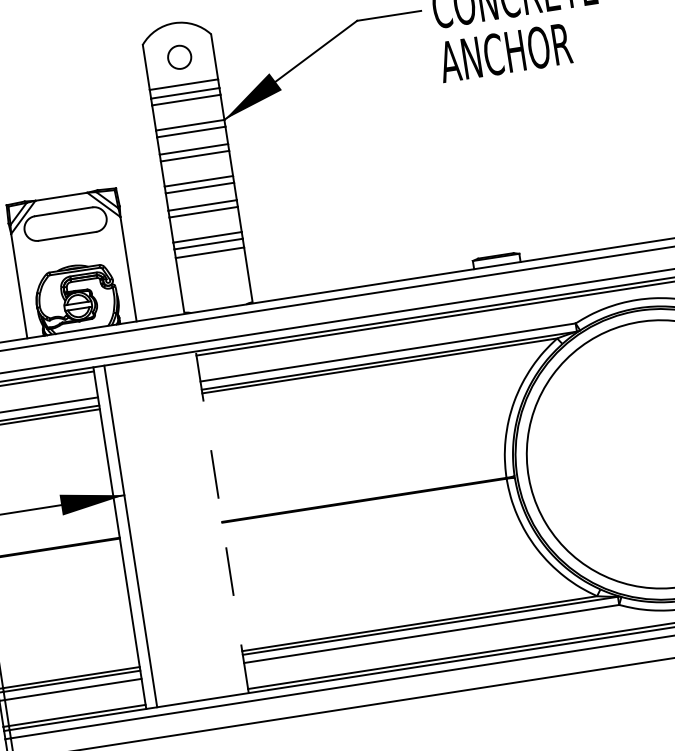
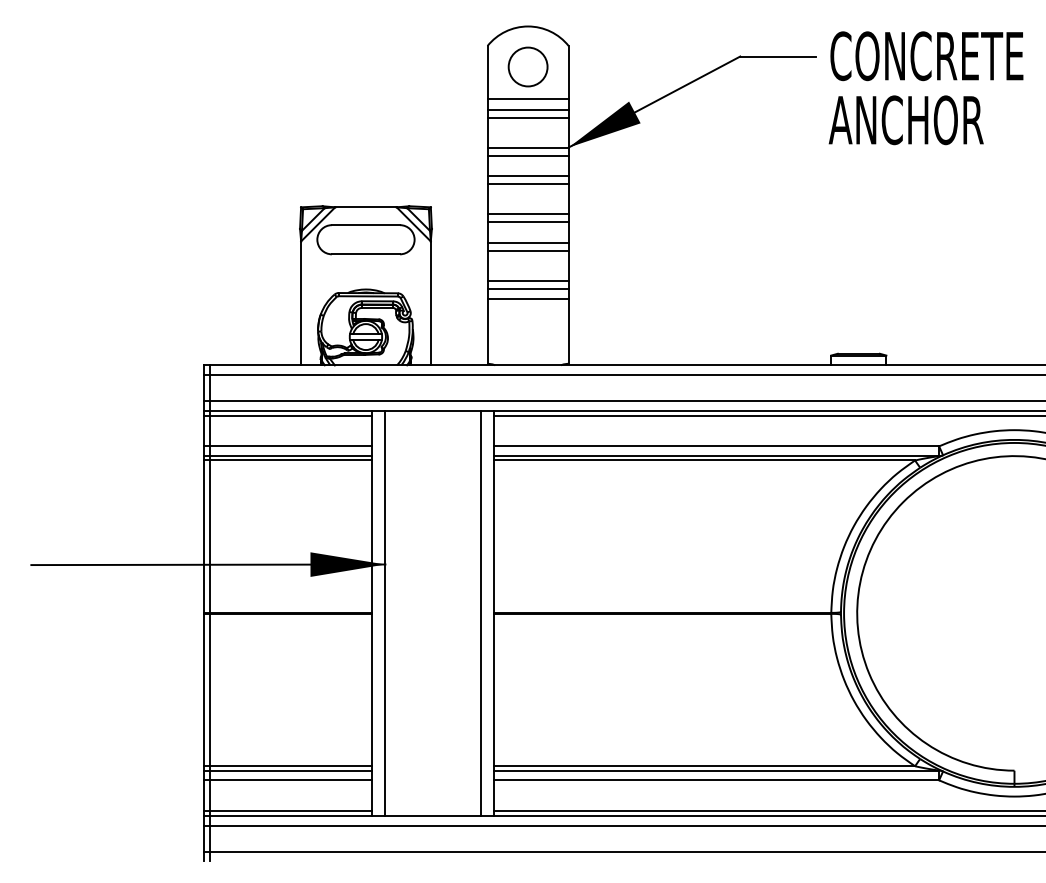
circle: (179, 56) -> (527, 66), size x1.43
line: (222, 522) -> (494, 613), dashed -> solid
line: (211, 524) -> (481, 613), added

